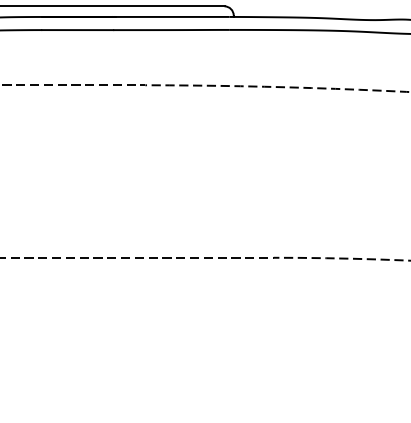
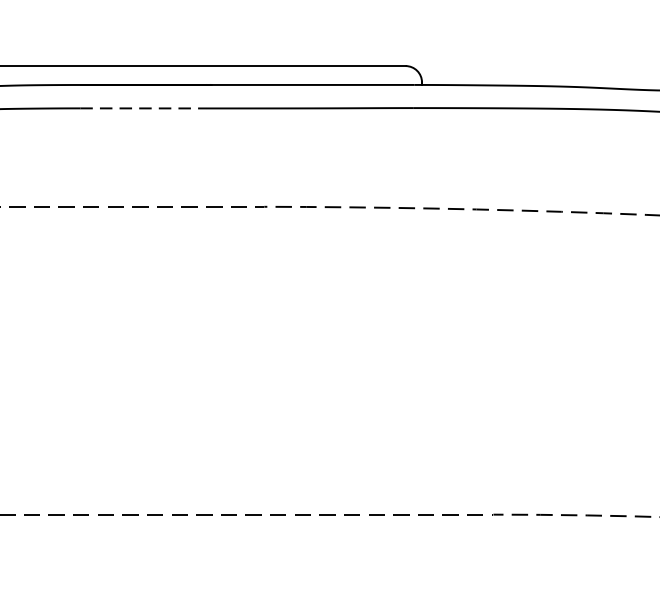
line: (78, 30) -> (145, 109), solid -> dashed

